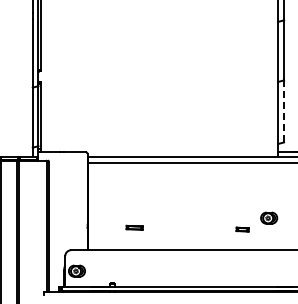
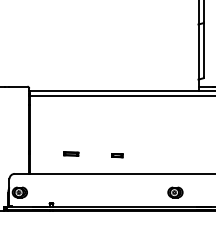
line: (284, 111) -> (204, 50), dashed -> solid
part: (269, 217) -> (175, 191), moved
part: (242, 229) -> (117, 155), moved

